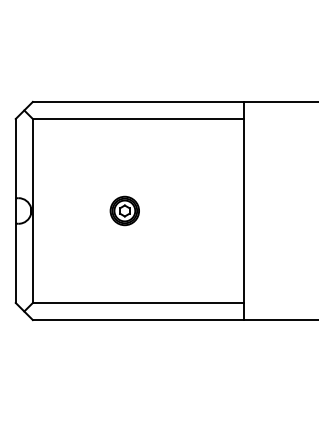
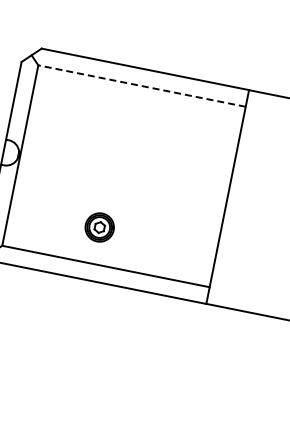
line: (138, 118) -> (142, 85), solid -> dashed
part: (124, 210) -> (99, 226), moved

